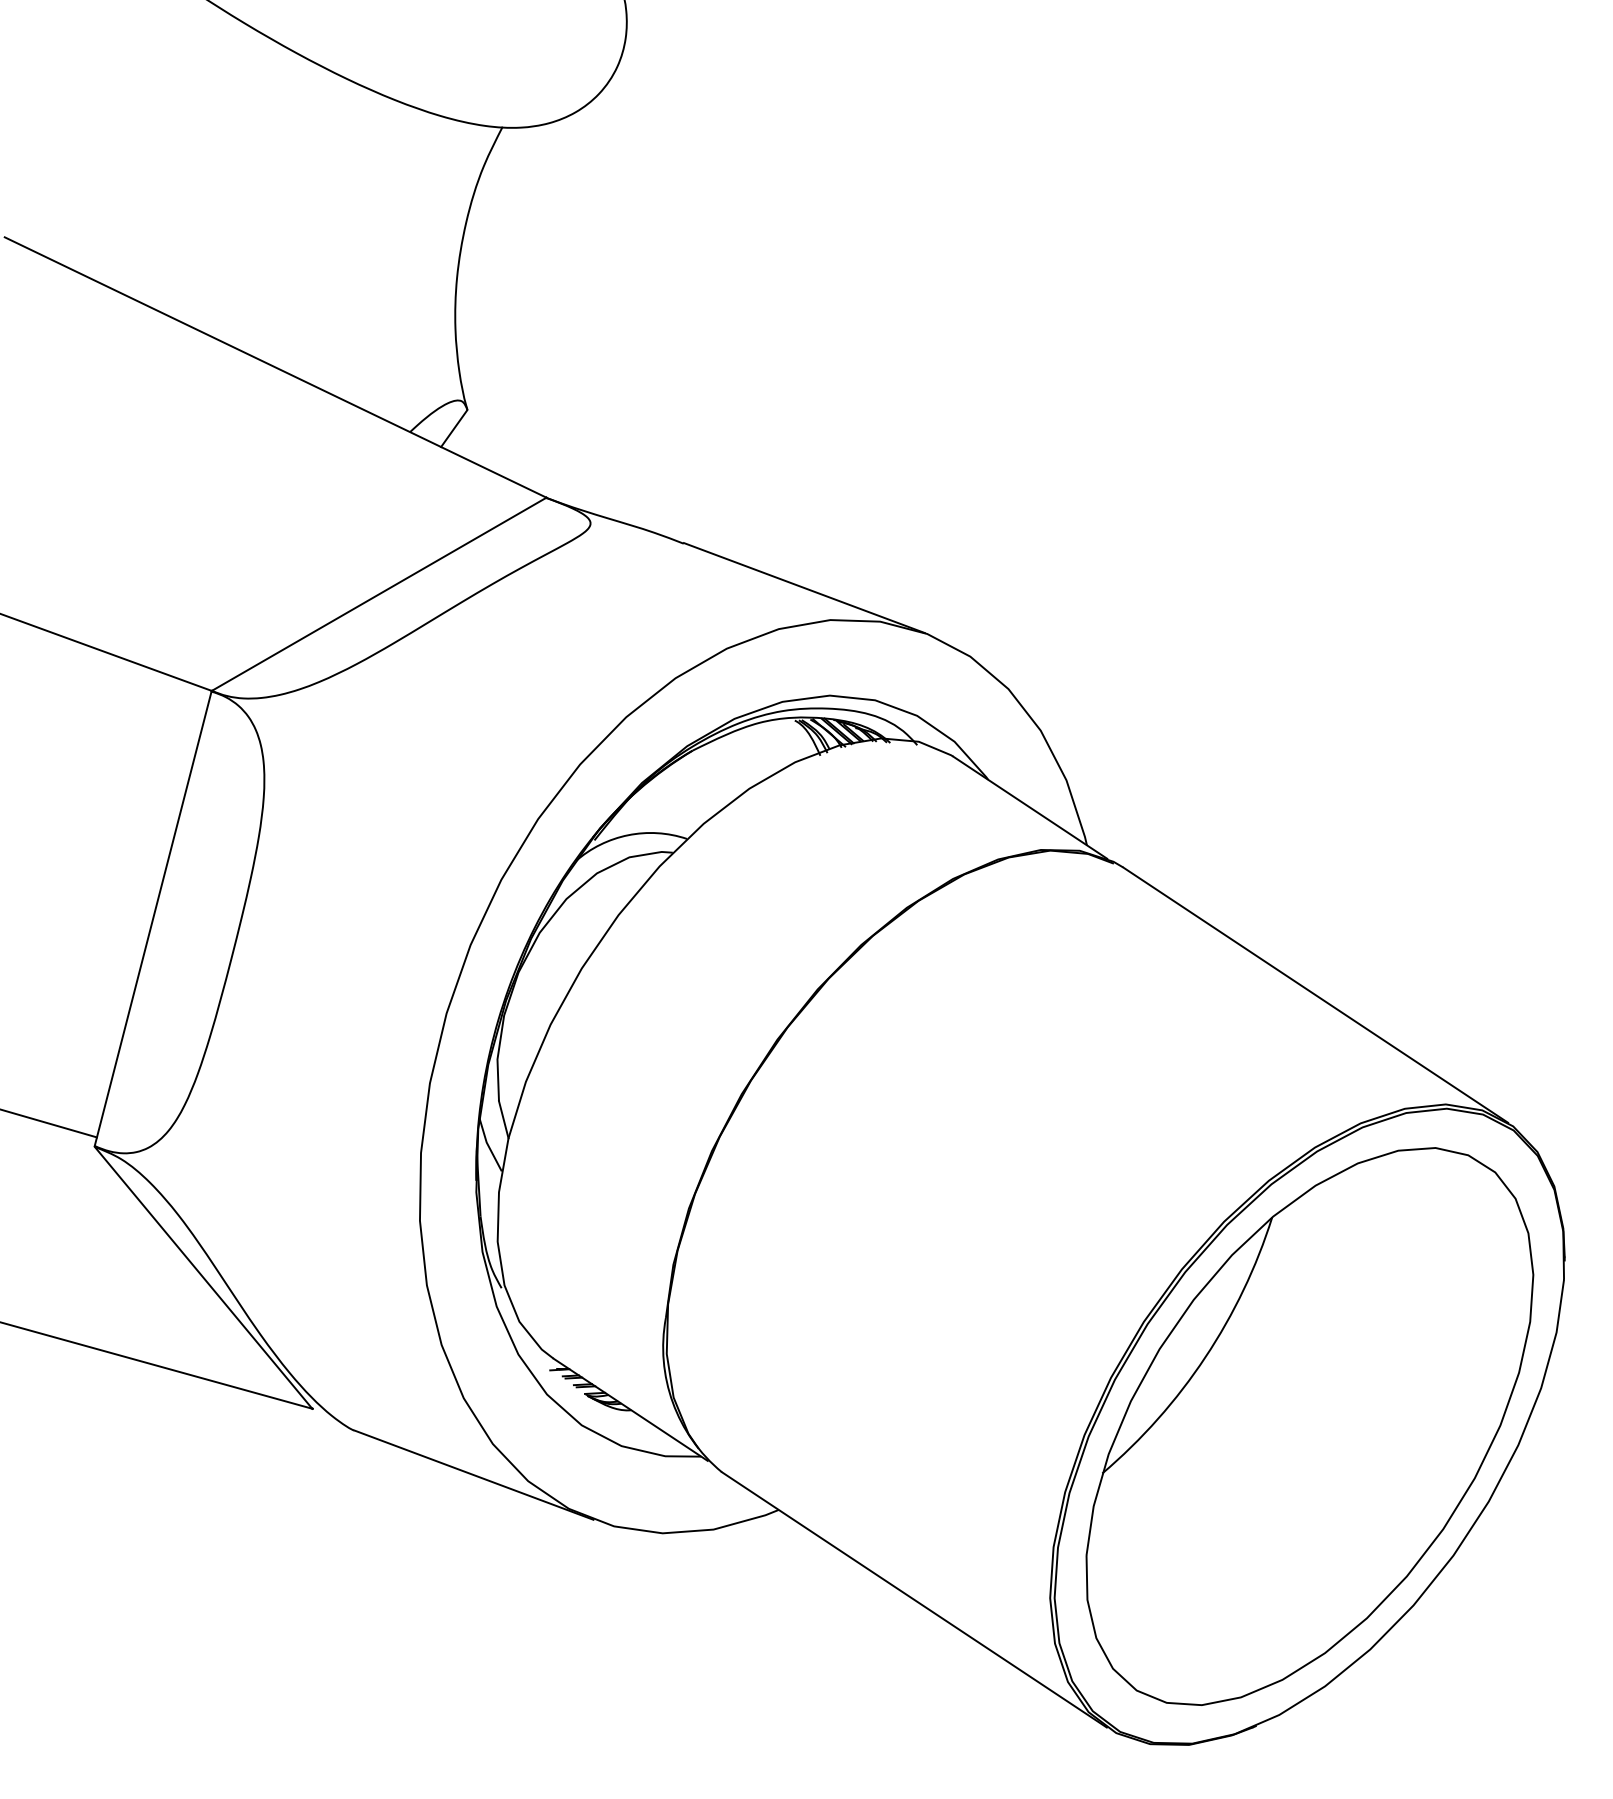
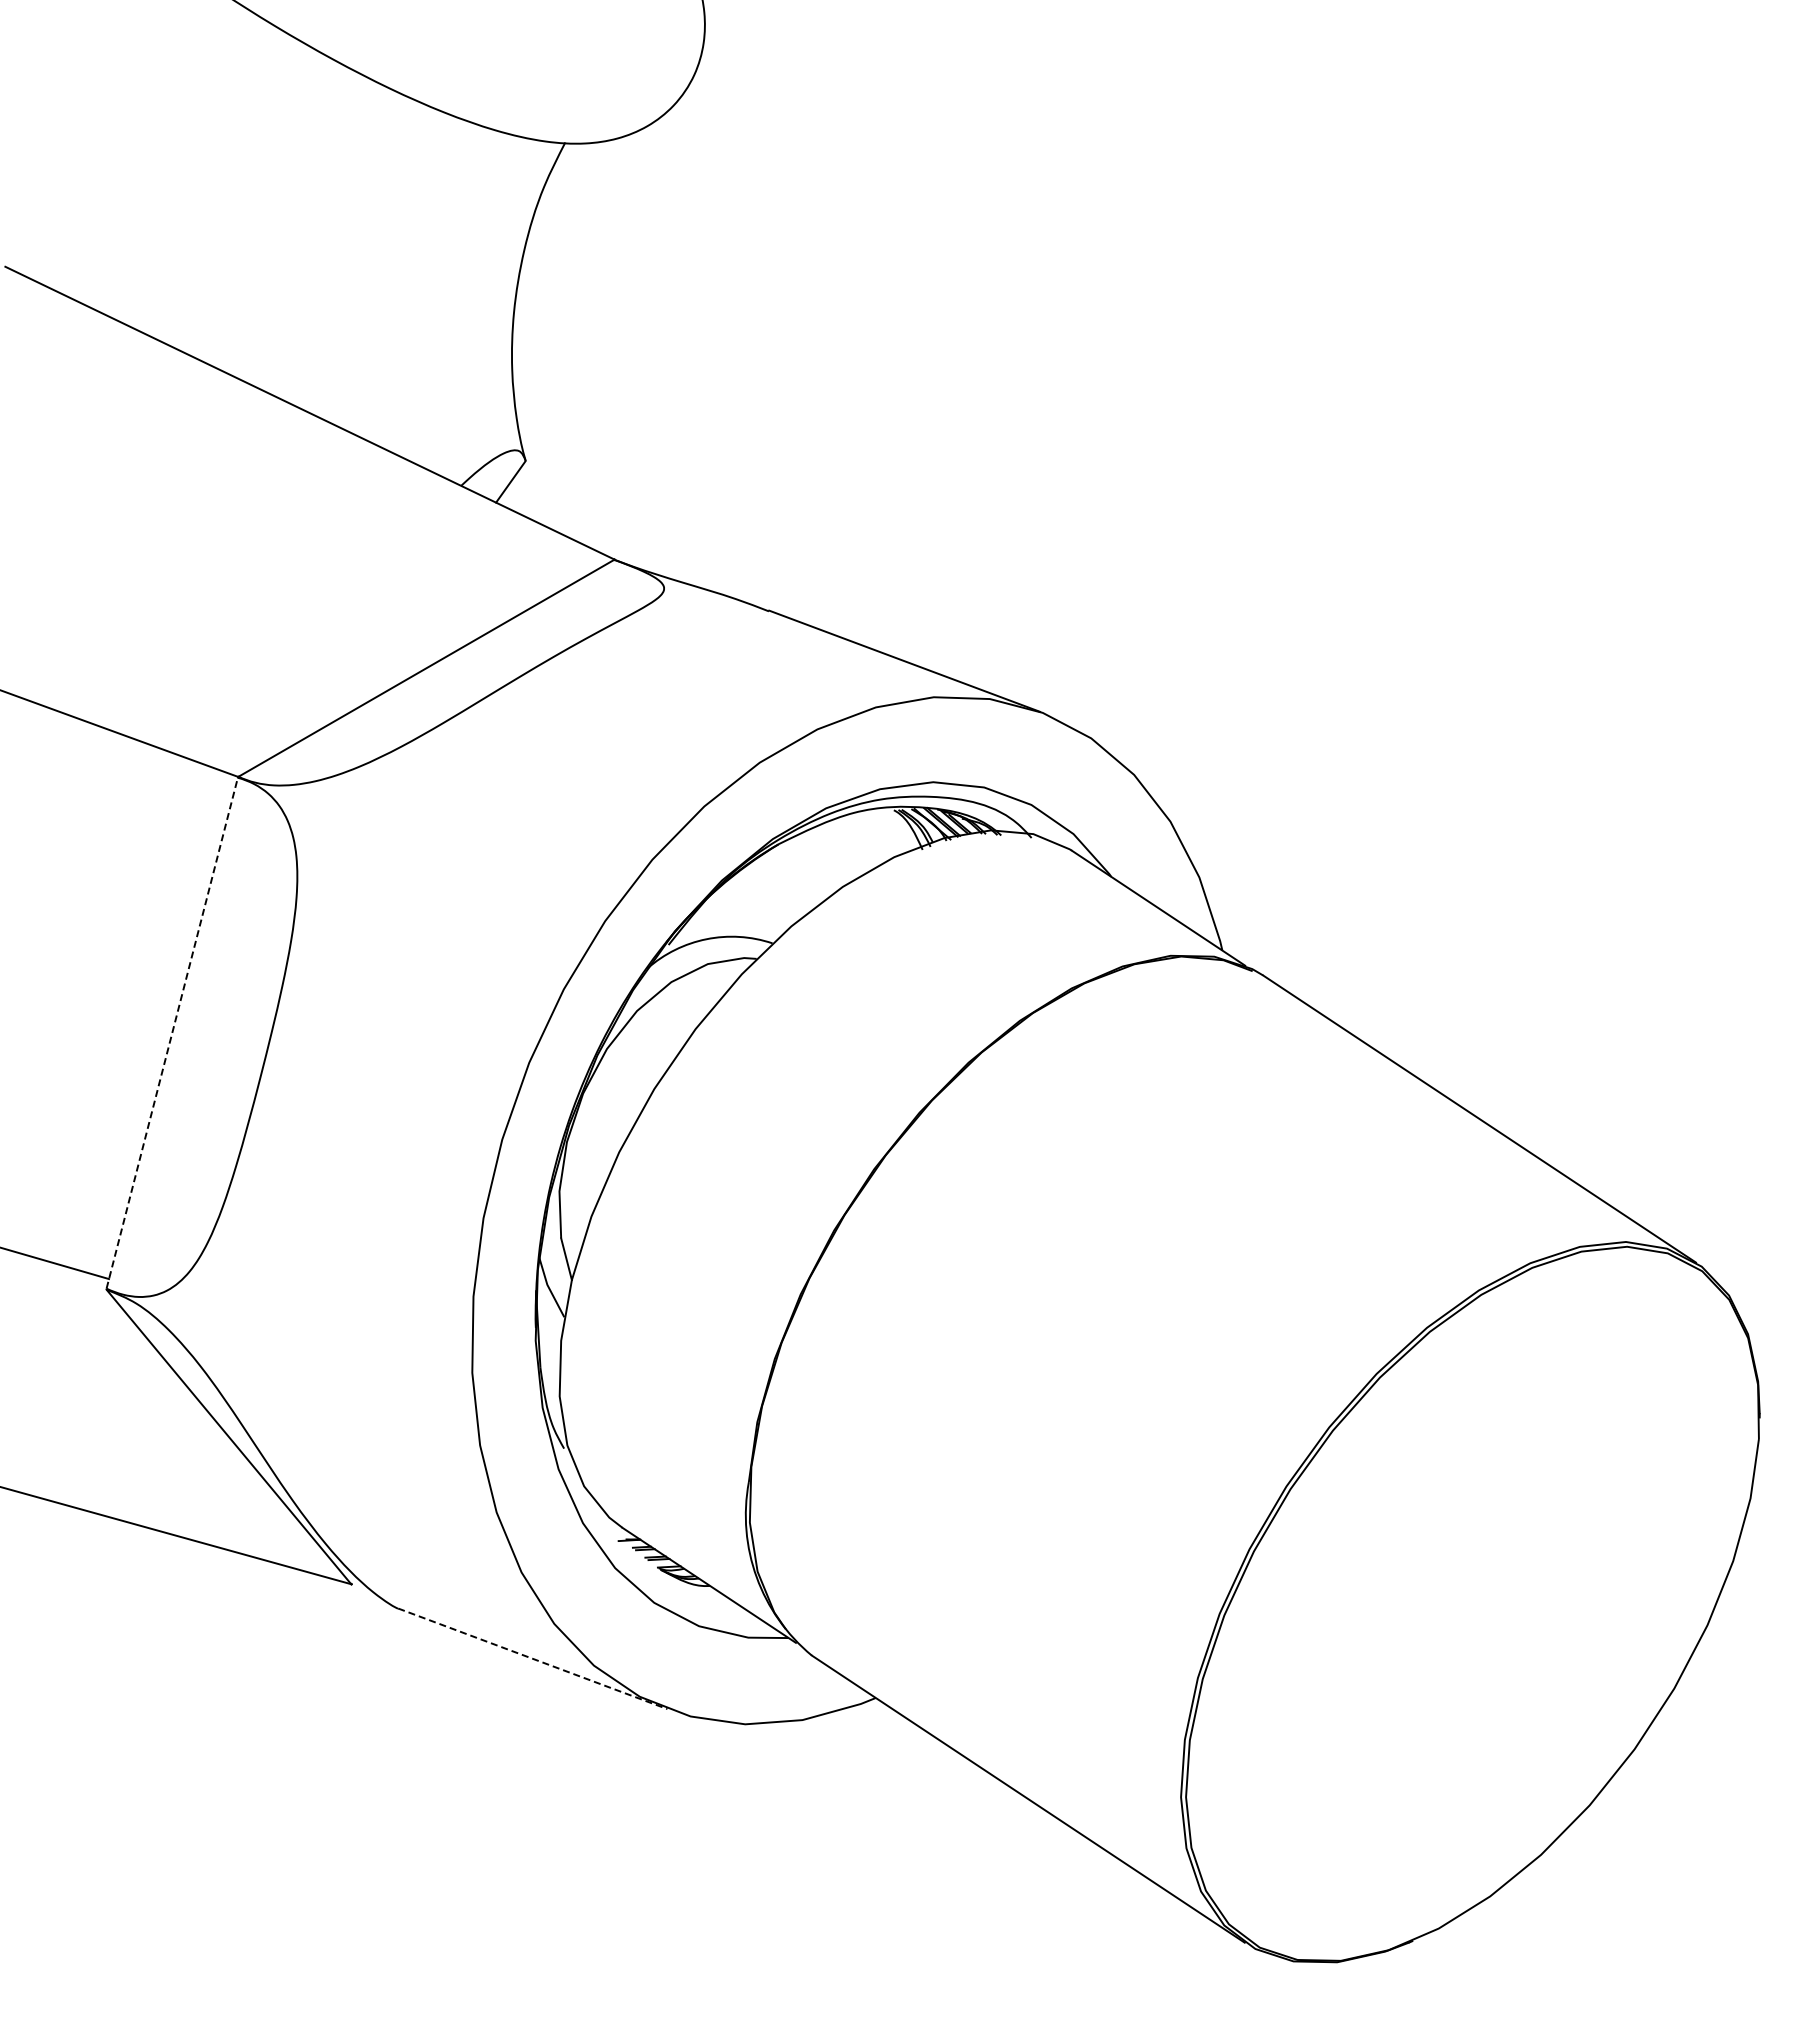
line: (153, 919) -> (172, 1033), solid -> dashed
part: (1310, 1426) -> (1473, 1604), removed
line: (473, 1474) -> (532, 1658), solid -> dashed

